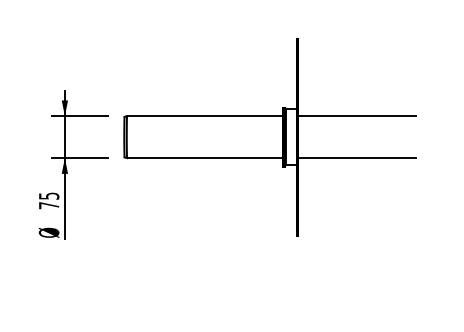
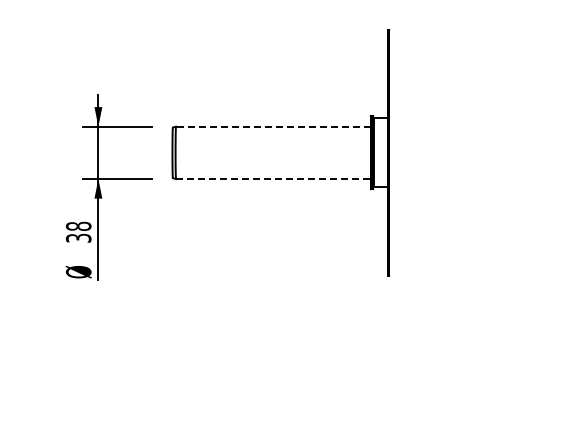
line: (204, 116) -> (272, 126), solid -> dashed
line: (356, 116) -> (462, 126), removed
line: (205, 158) -> (273, 179), solid -> dashed
line: (356, 158) -> (462, 179), removed
text: (48, 200) -> (78, 231), 75 -> 38

